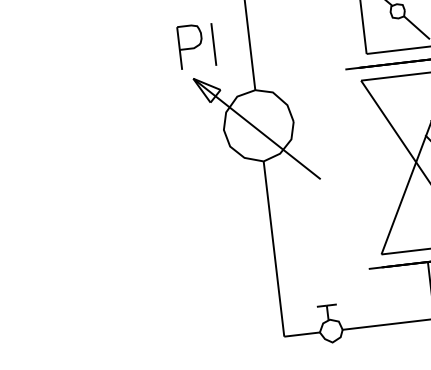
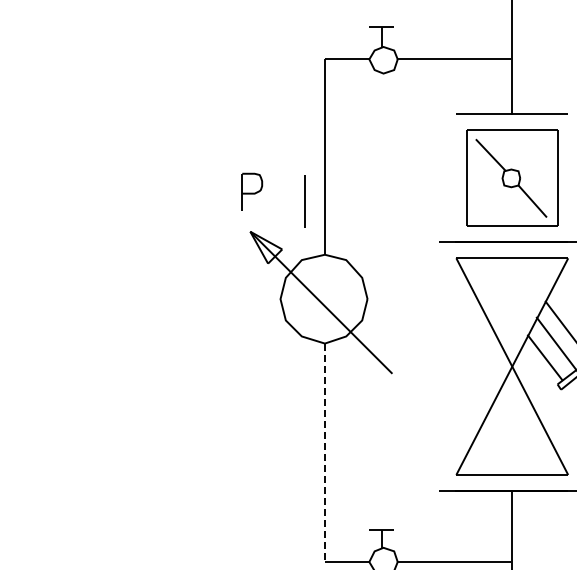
line: (213, 44) -> (304, 201), moved
part: (191, 46) -> (252, 191), size x0.7
line: (273, 249) -> (324, 453), solid -> dashed

